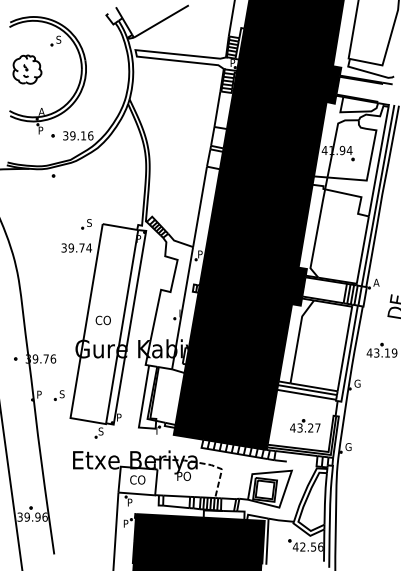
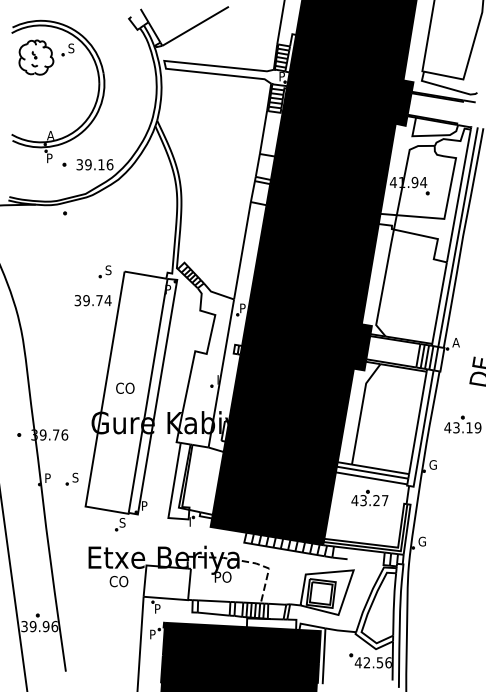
part: (27, 69) -> (36, 57), moved
part: (304, 425) -> (369, 497), moved
text: (137, 479) -> (118, 581), moved

